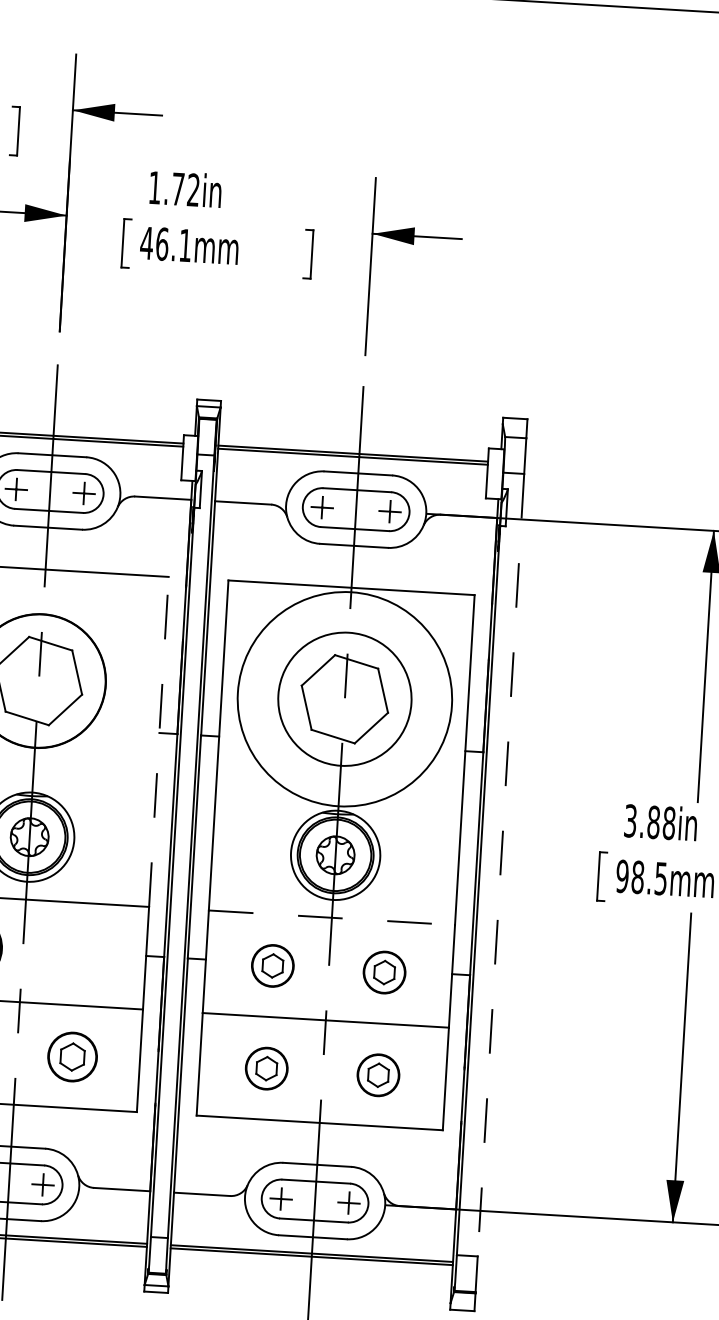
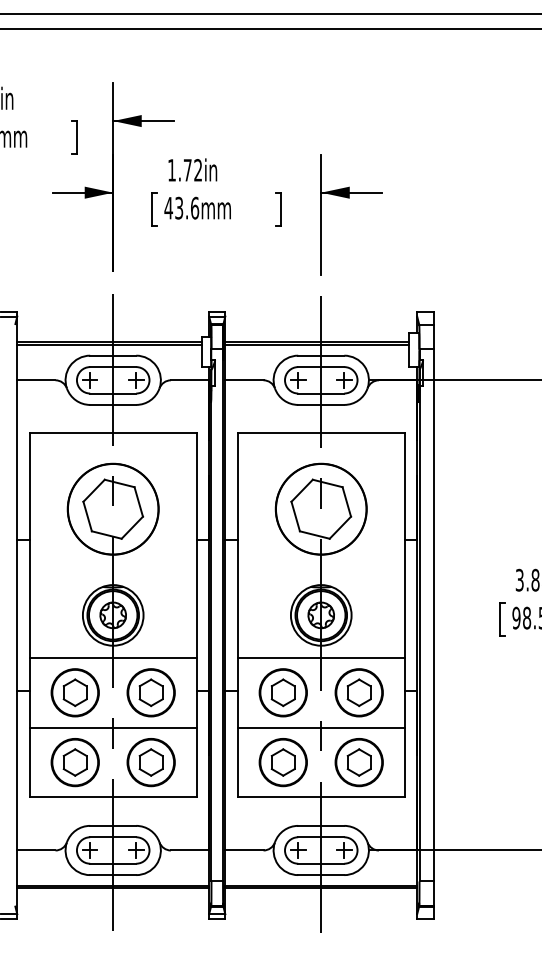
text: (174, 243) -> (187, 207), 46.1mm -> 43.6mm
circle: (343, 698) -> (320, 508), size x0.62
line: (158, 741) -> (196, 545), dashed -> solid
line: (500, 865) -> (433, 615), dashed -> solid
line: (332, 917) -> (321, 657), dashed -> solid
part: (77, 953) -> (150, 692), added
part: (271, 965) -> (282, 692), size x1.67
part: (383, 971) -> (358, 692), size x1.67
part: (71, 1056) -> (150, 762), size x1.43
part: (265, 1068) -> (282, 762), size x1.67
part: (377, 1074) -> (358, 762), size x1.67

